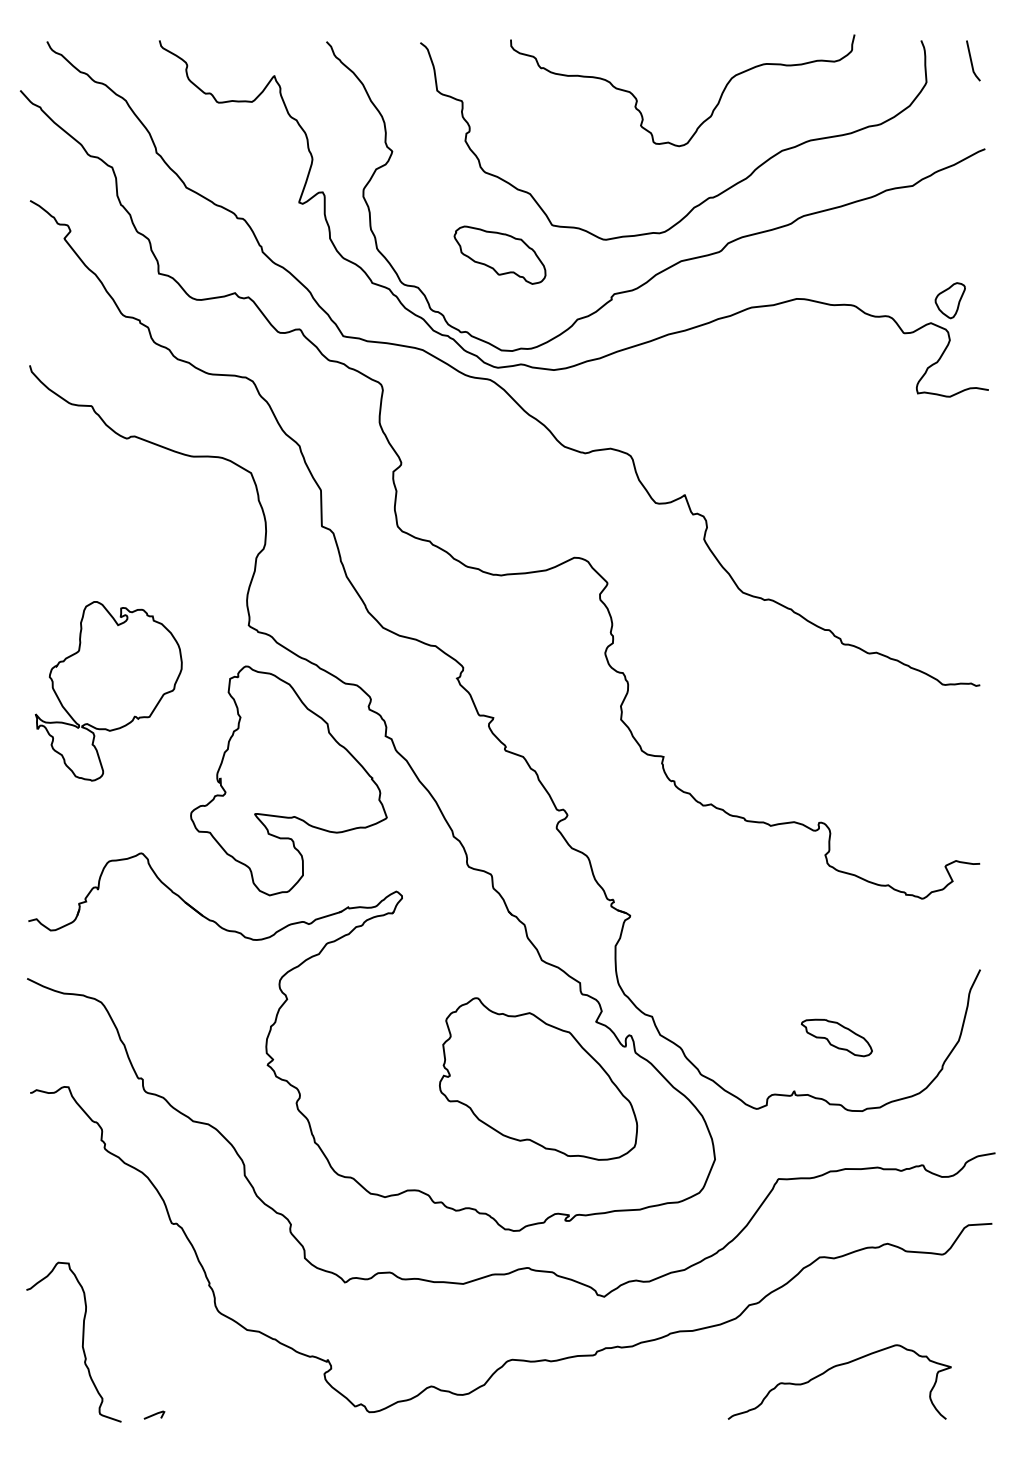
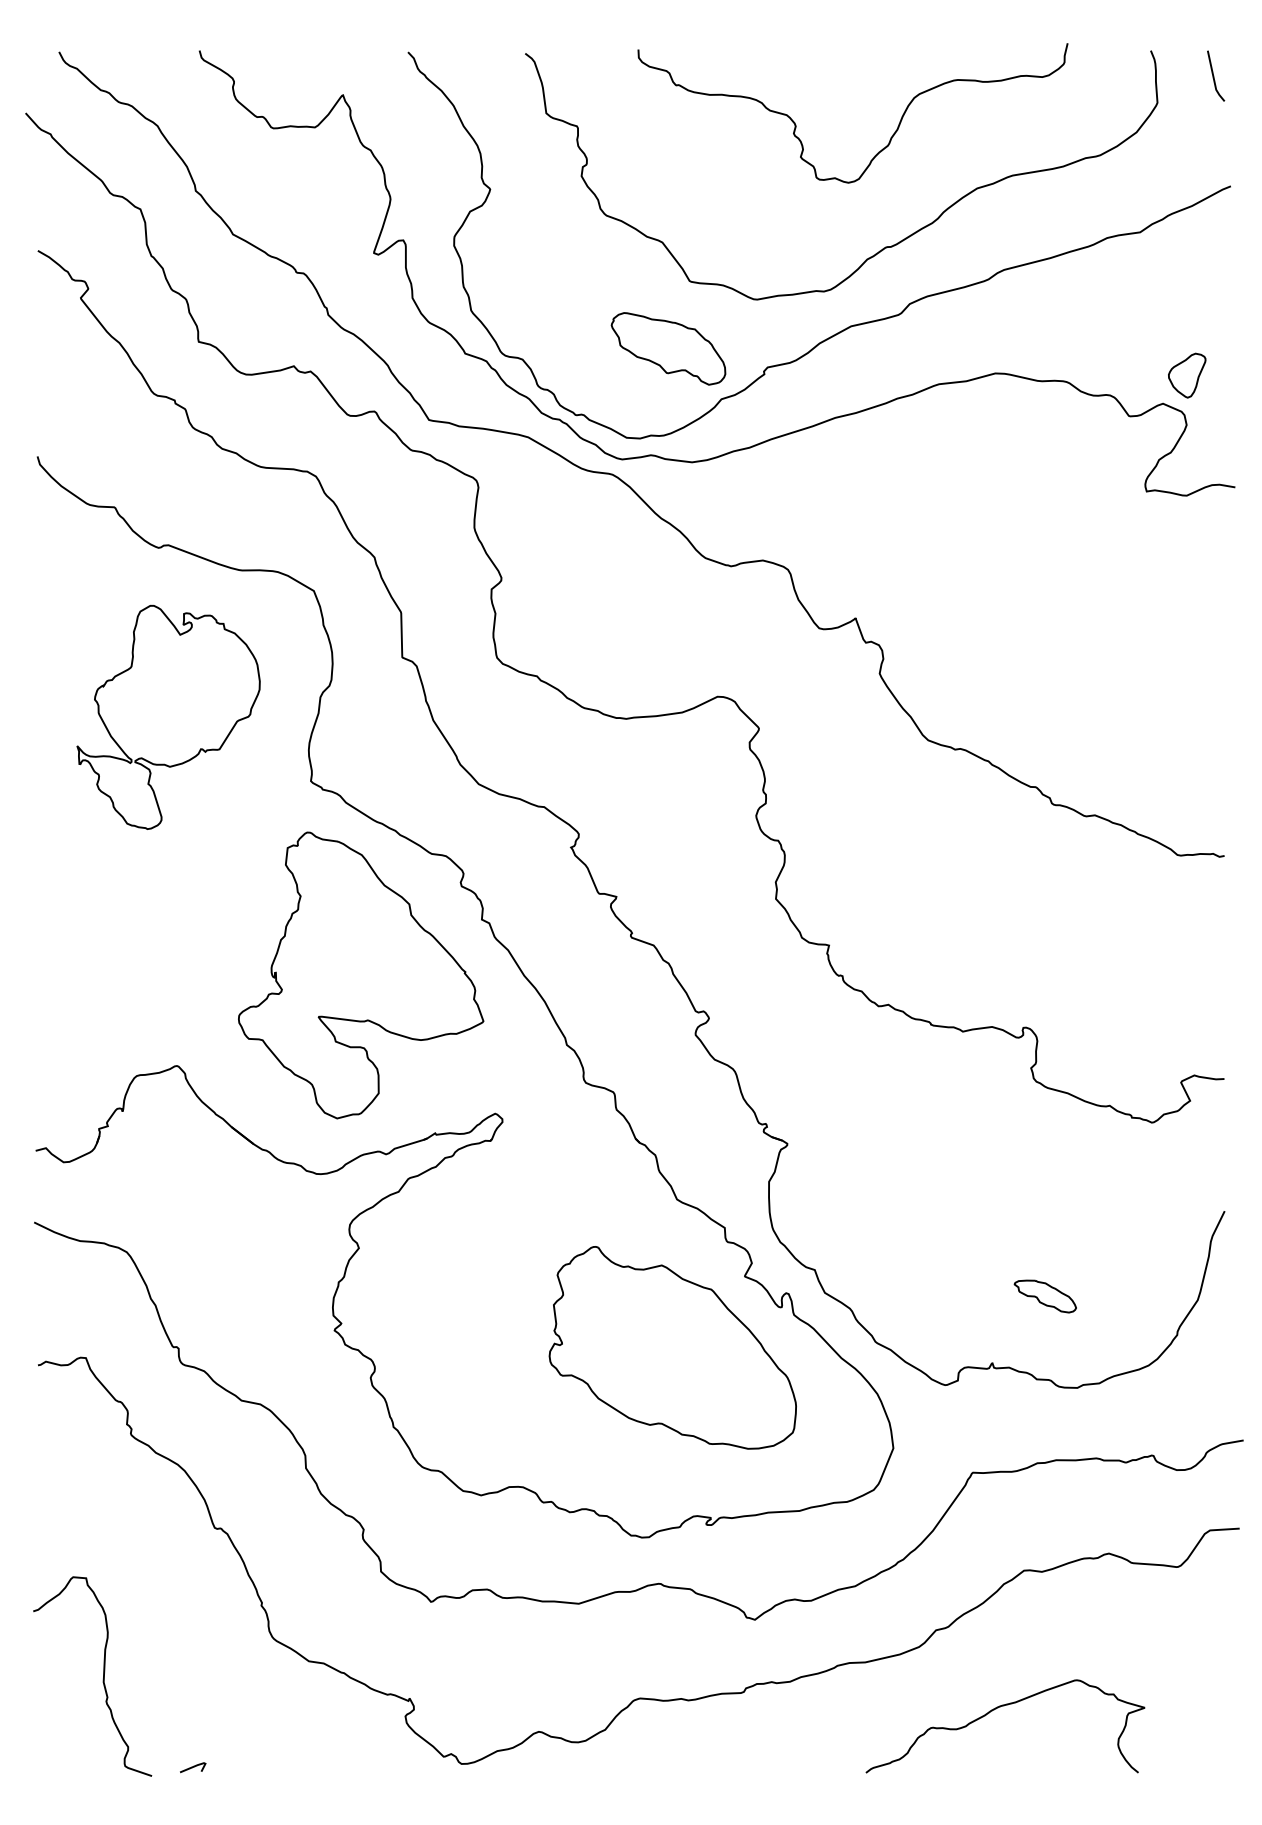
part: (499, 254) -> (667, 347), moved
part: (108, 691) -> (168, 717), moved
part: (836, 1037) -> (1045, 1295), size x0.7
curve: (833, 1368) -> (997, 1709), moved

